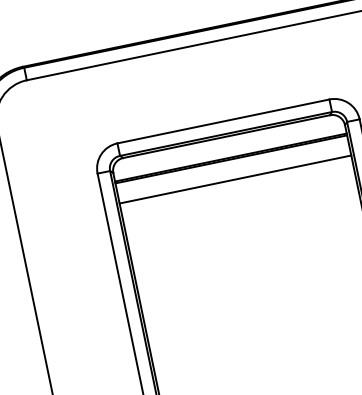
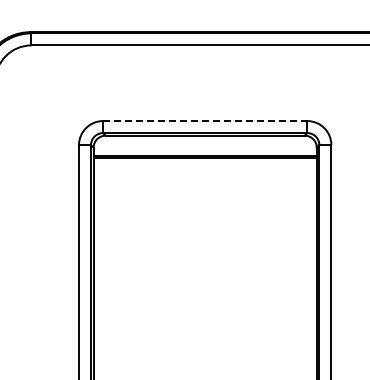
line: (223, 121) -> (205, 121), solid -> dashed
line: (234, 179) -> (204, 176), removed

